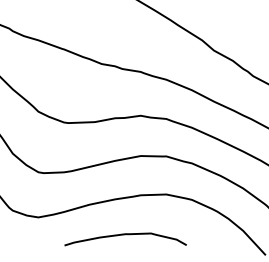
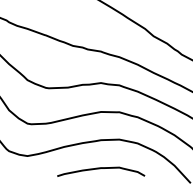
curve: (124, 236) -> (100, 169), moved

